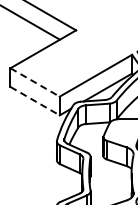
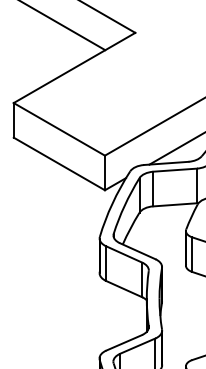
line: (35, 82) -> (60, 129), dashed -> solid
line: (35, 101) -> (60, 164), dashed -> solid

